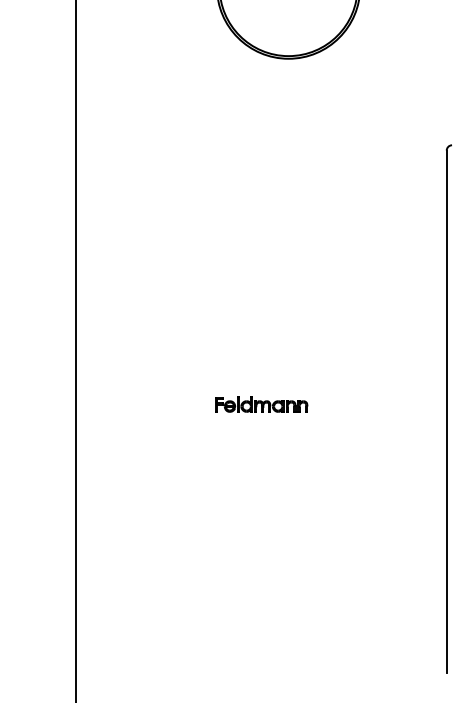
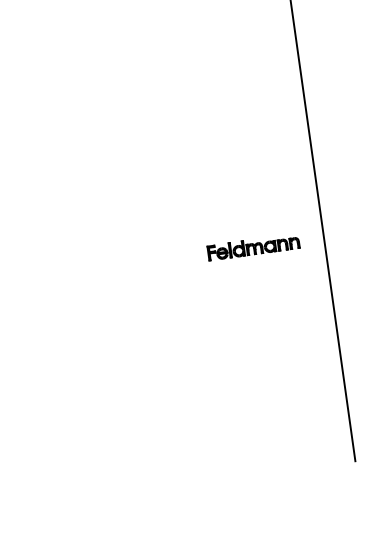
part: (261, 404) -> (253, 247), moved

